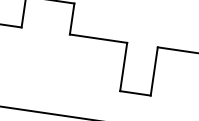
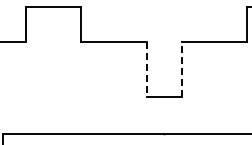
line: (123, 66) -> (146, 69), solid -> dashed
line: (154, 71) -> (181, 69), solid -> dashed

